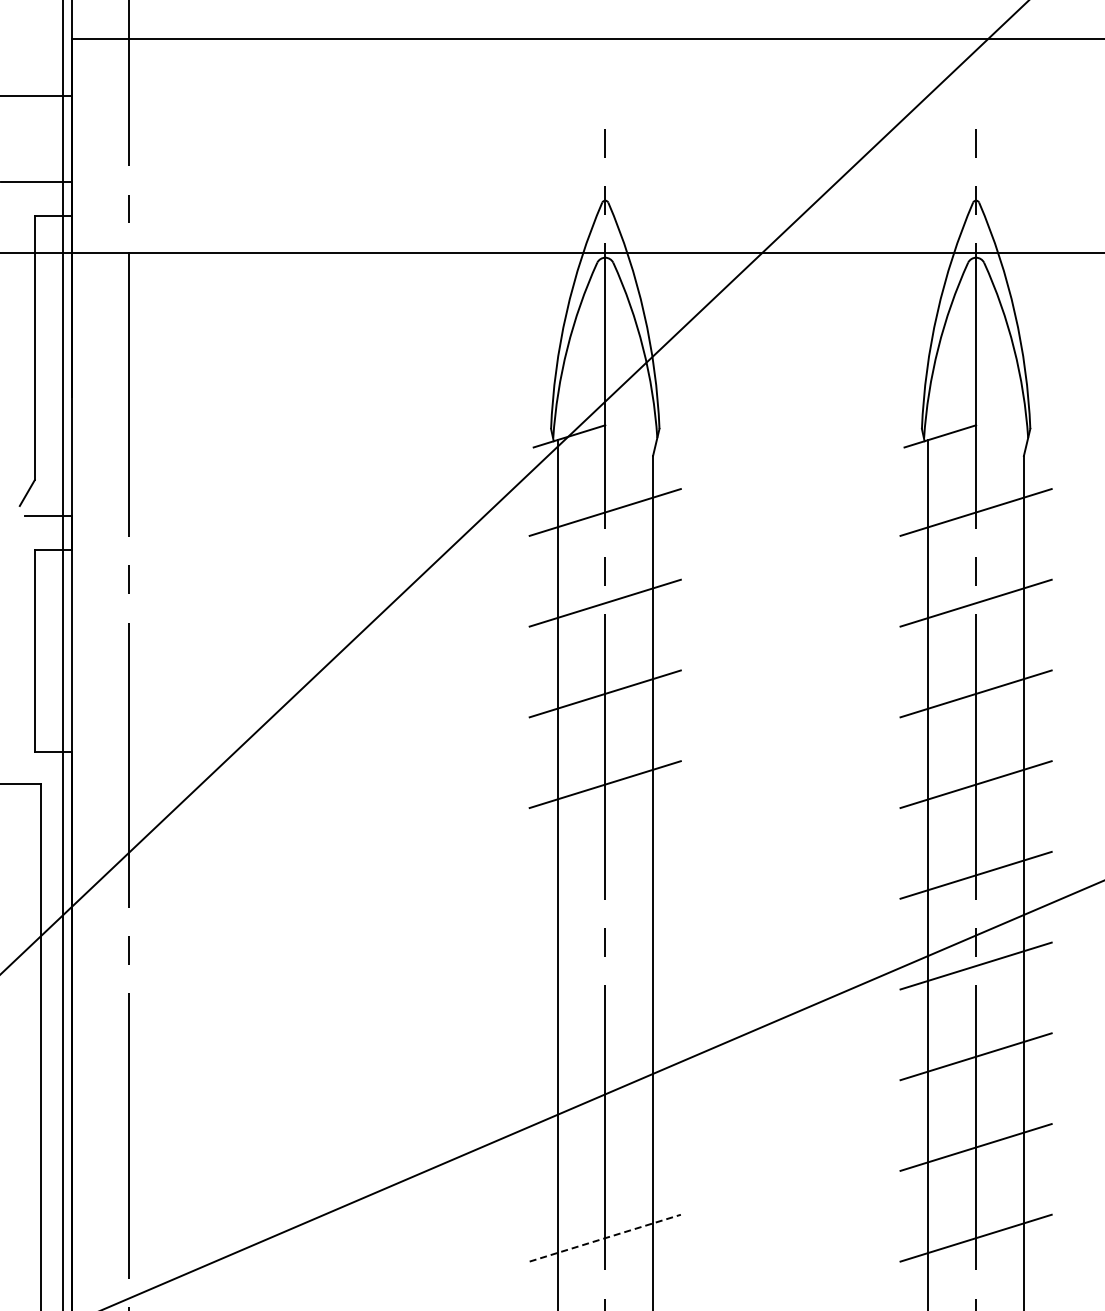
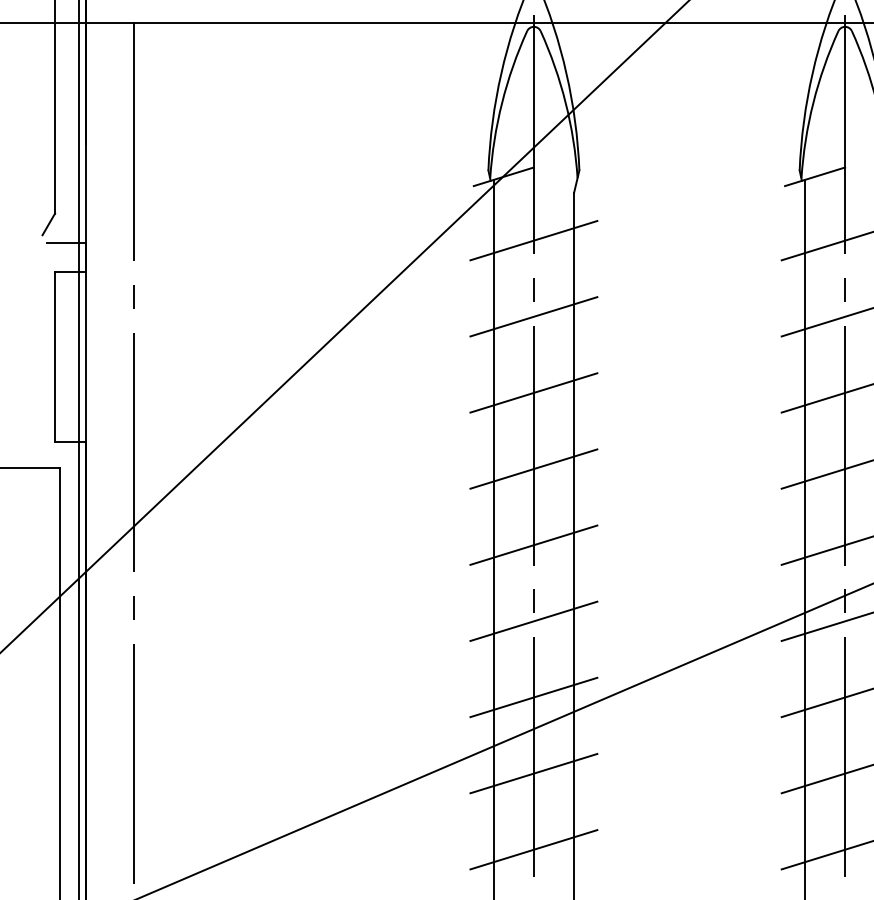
line: (604, 874) -> (533, 544), added
line: (604, 965) -> (533, 620), added
line: (604, 1056) -> (533, 697), added
line: (604, 1147) -> (533, 773), added
line: (605, 1238) -> (534, 850), dashed -> solid

